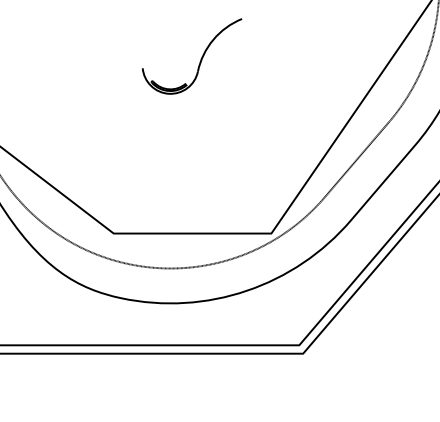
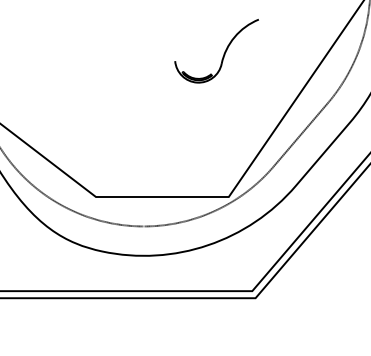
part: (200, 59) -> (223, 53), moved

